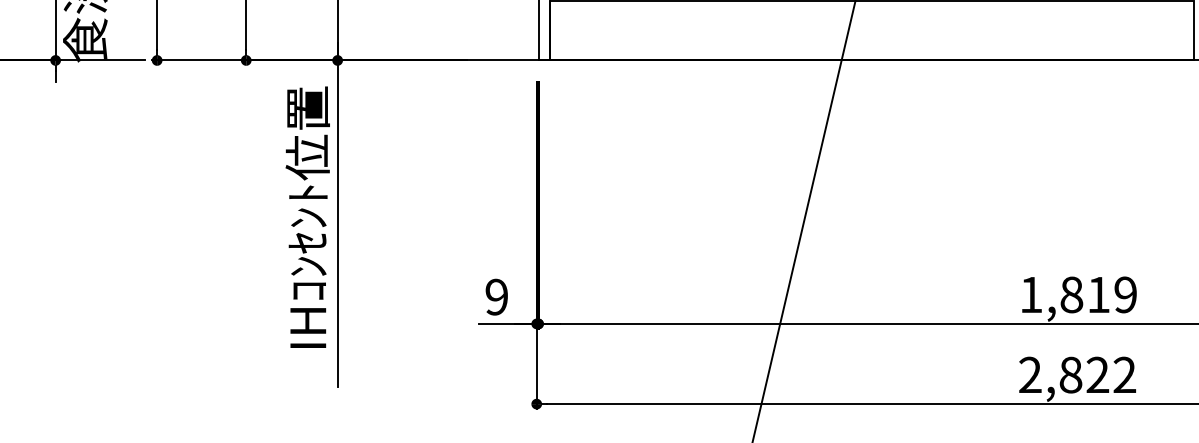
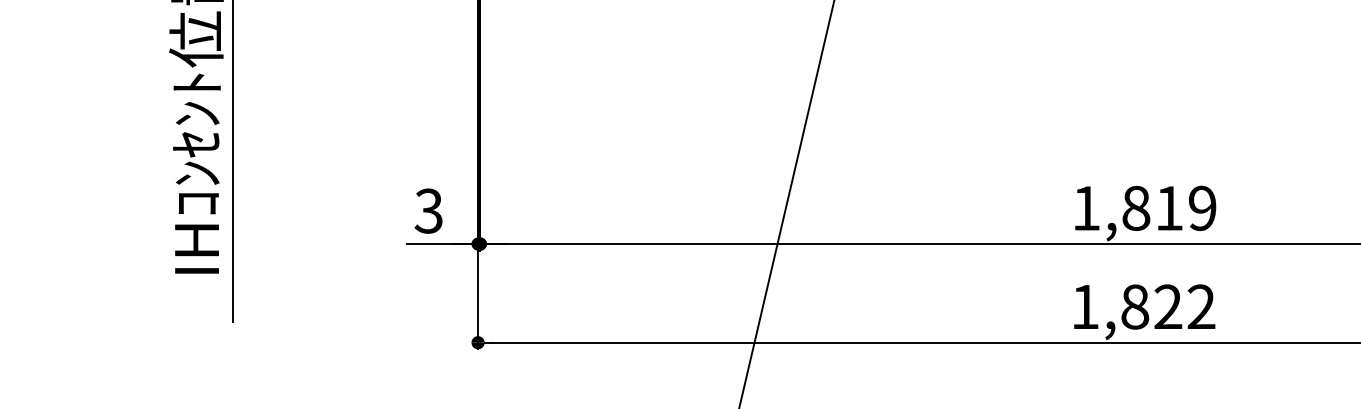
text: (496, 297) -> (428, 211), 9 -> 3
text: (1030, 374) -> (1085, 306), 2,822 -> 1,822

